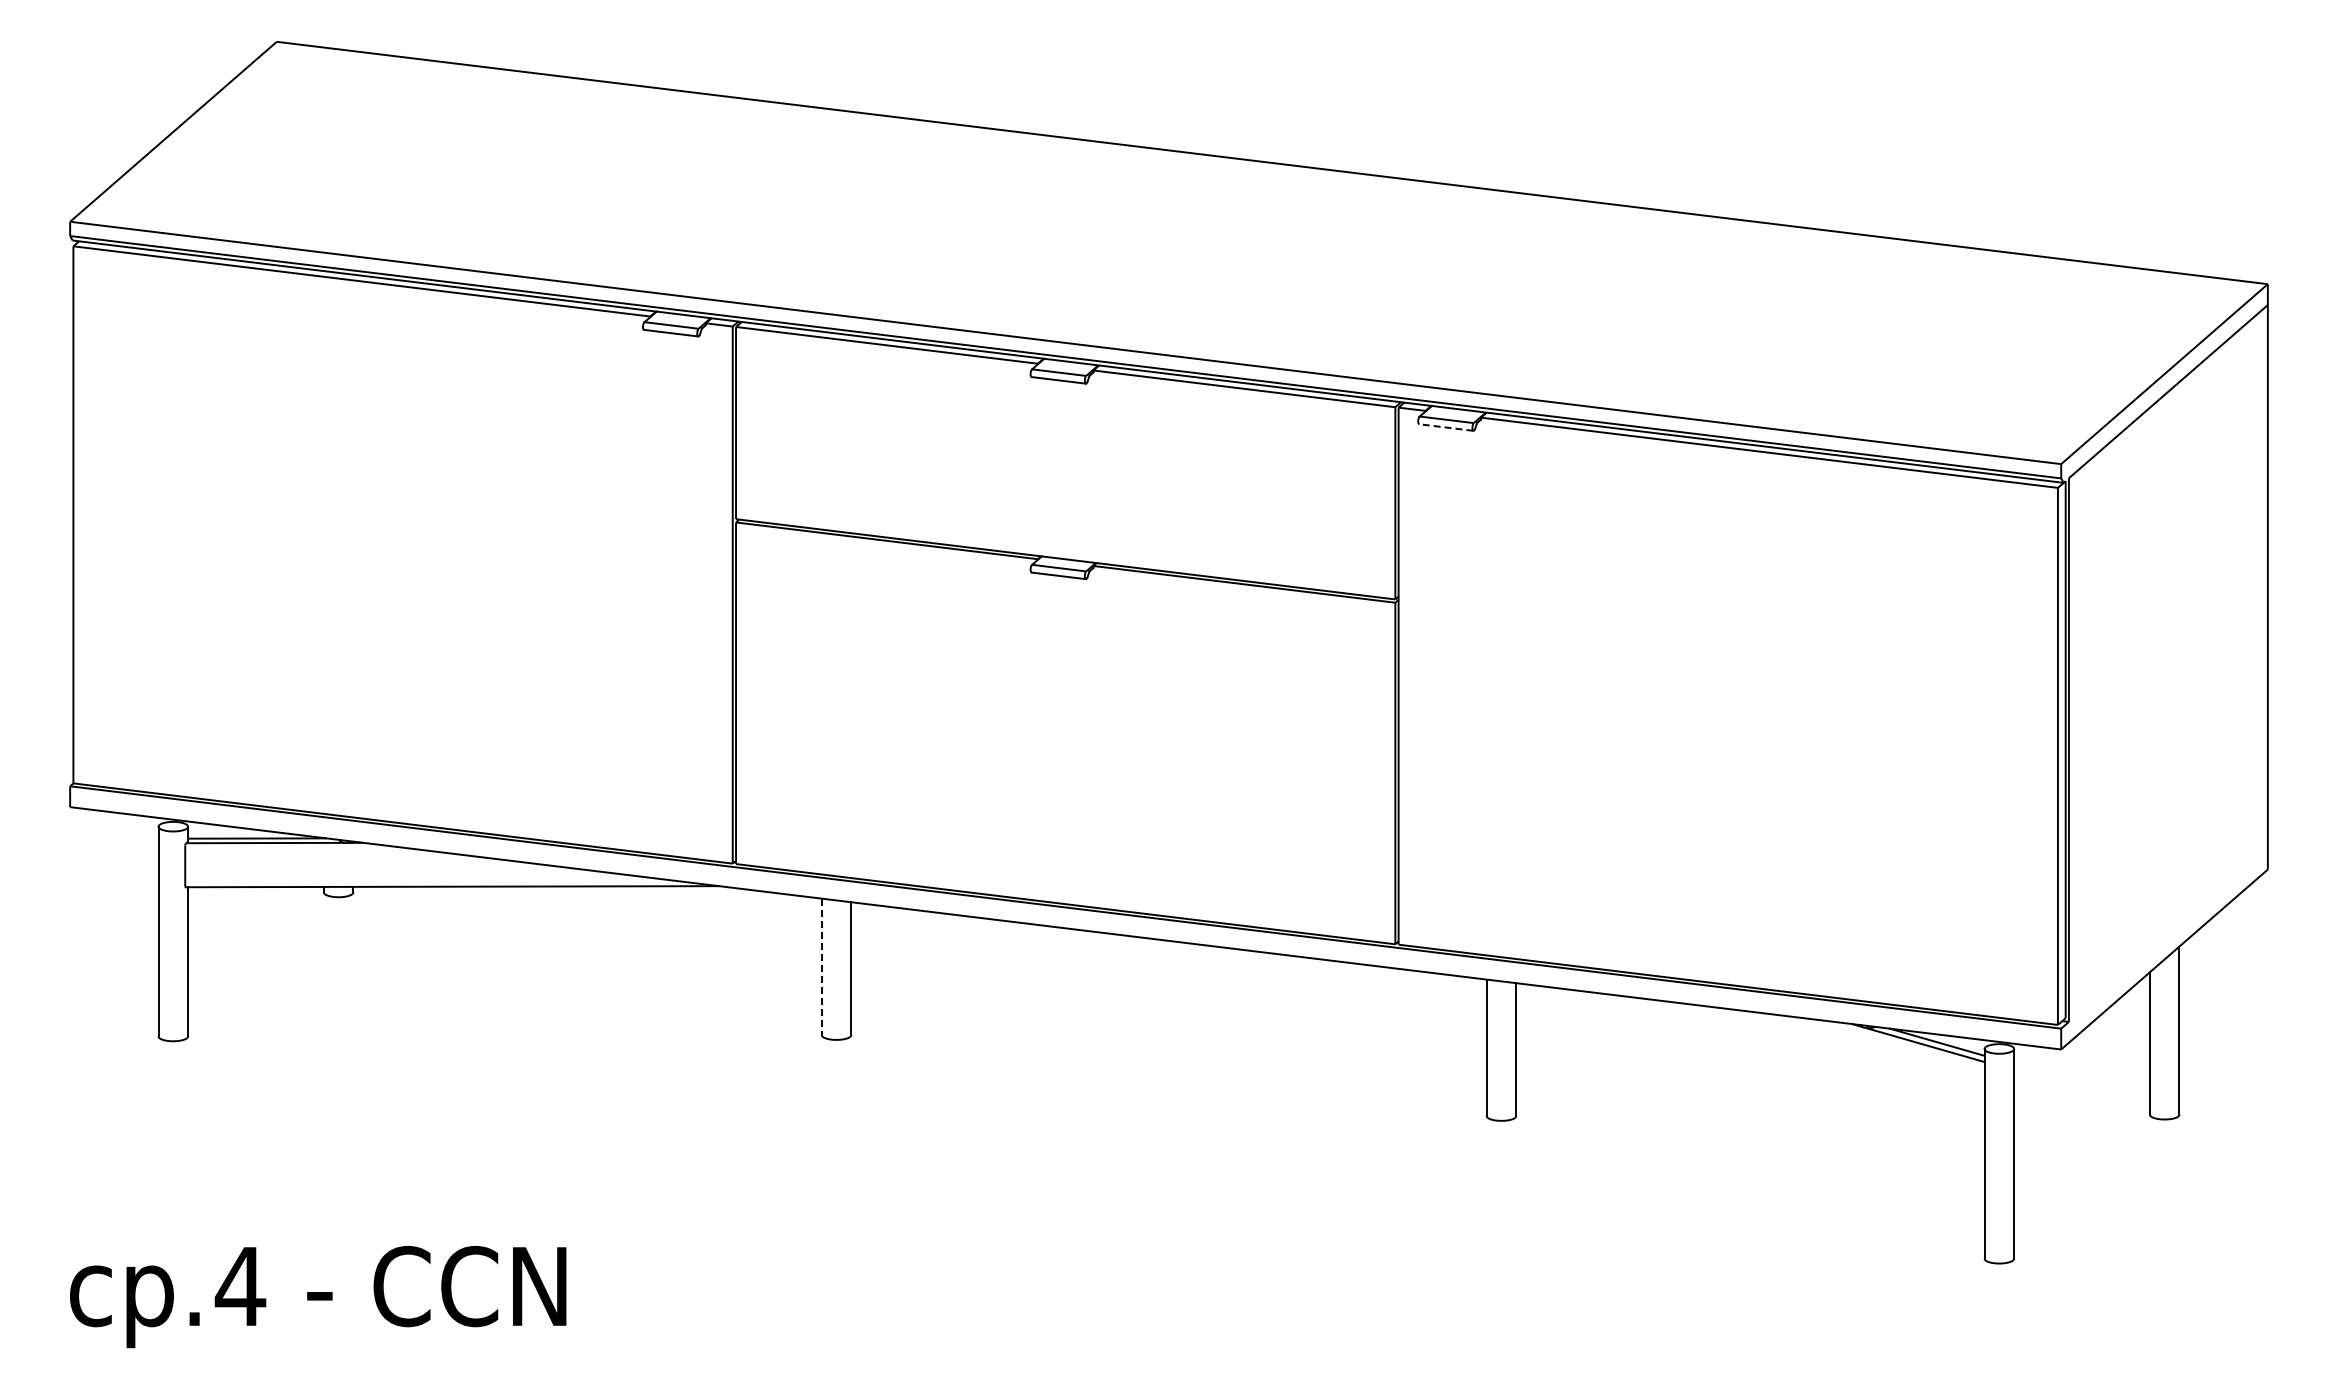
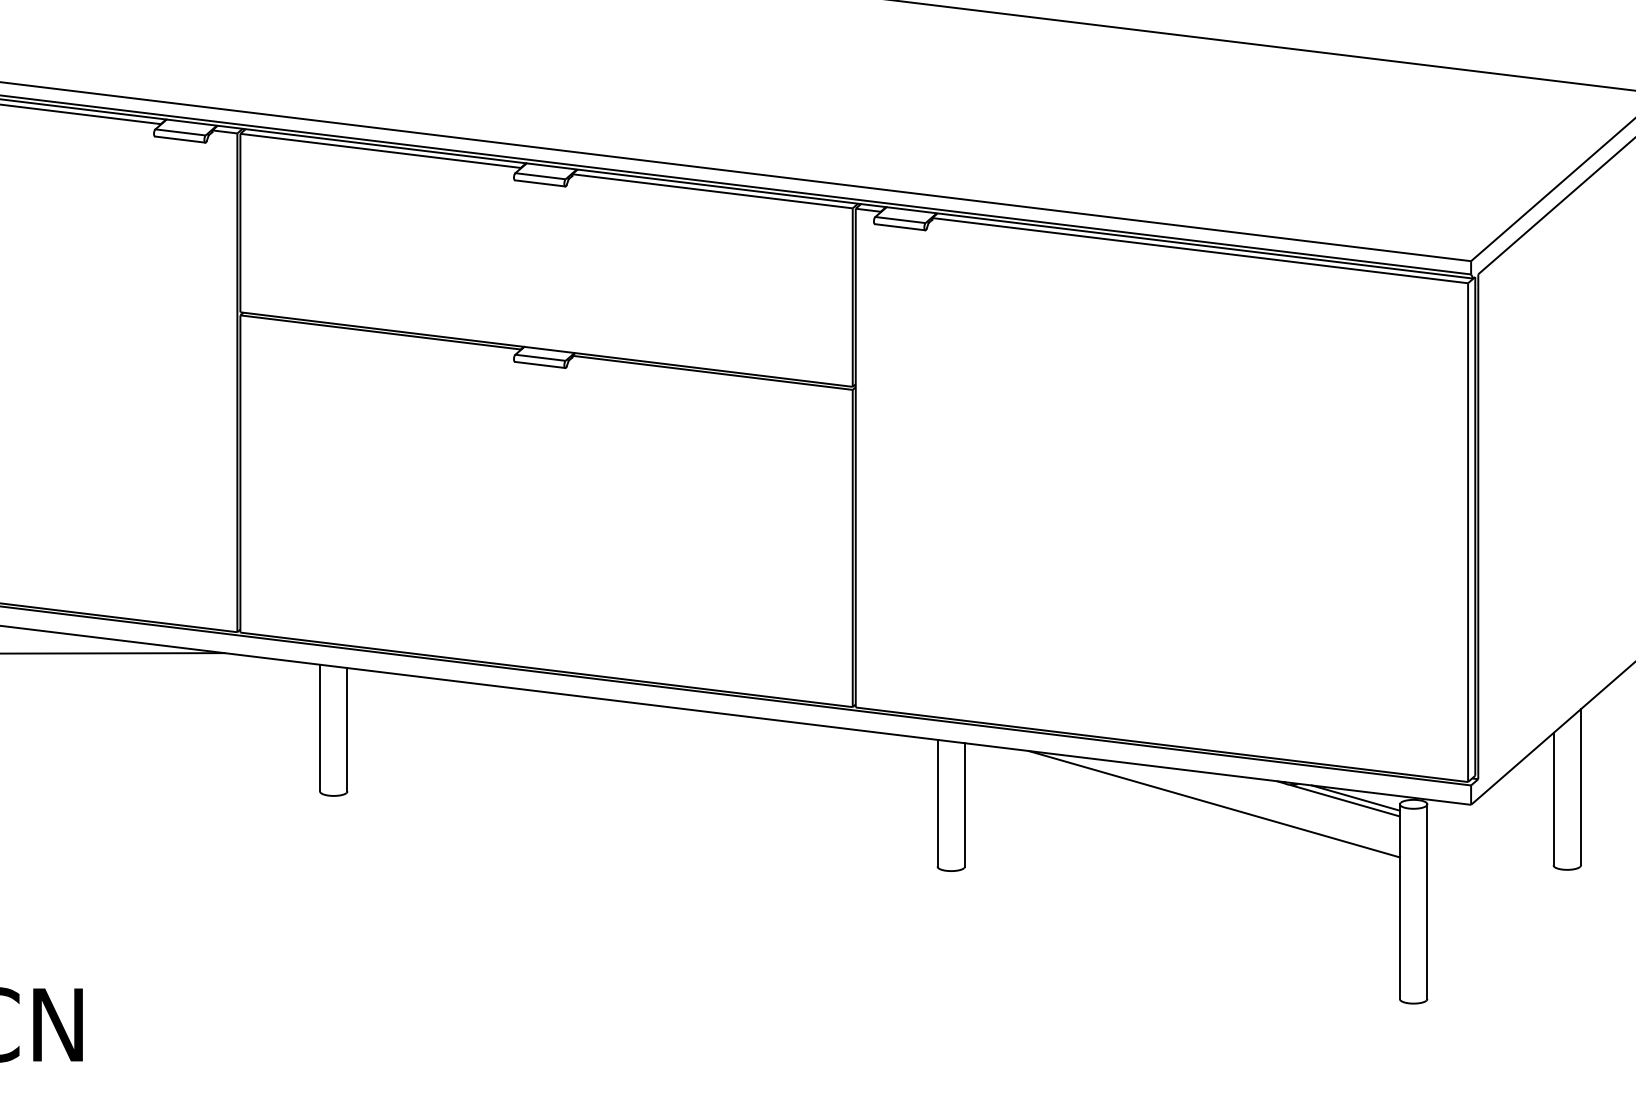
line: (1445, 427) -> (899, 227), dashed -> solid
line: (821, 967) -> (319, 728), dashed -> solid
line: (1784, 1048) -> (1214, 803), added

